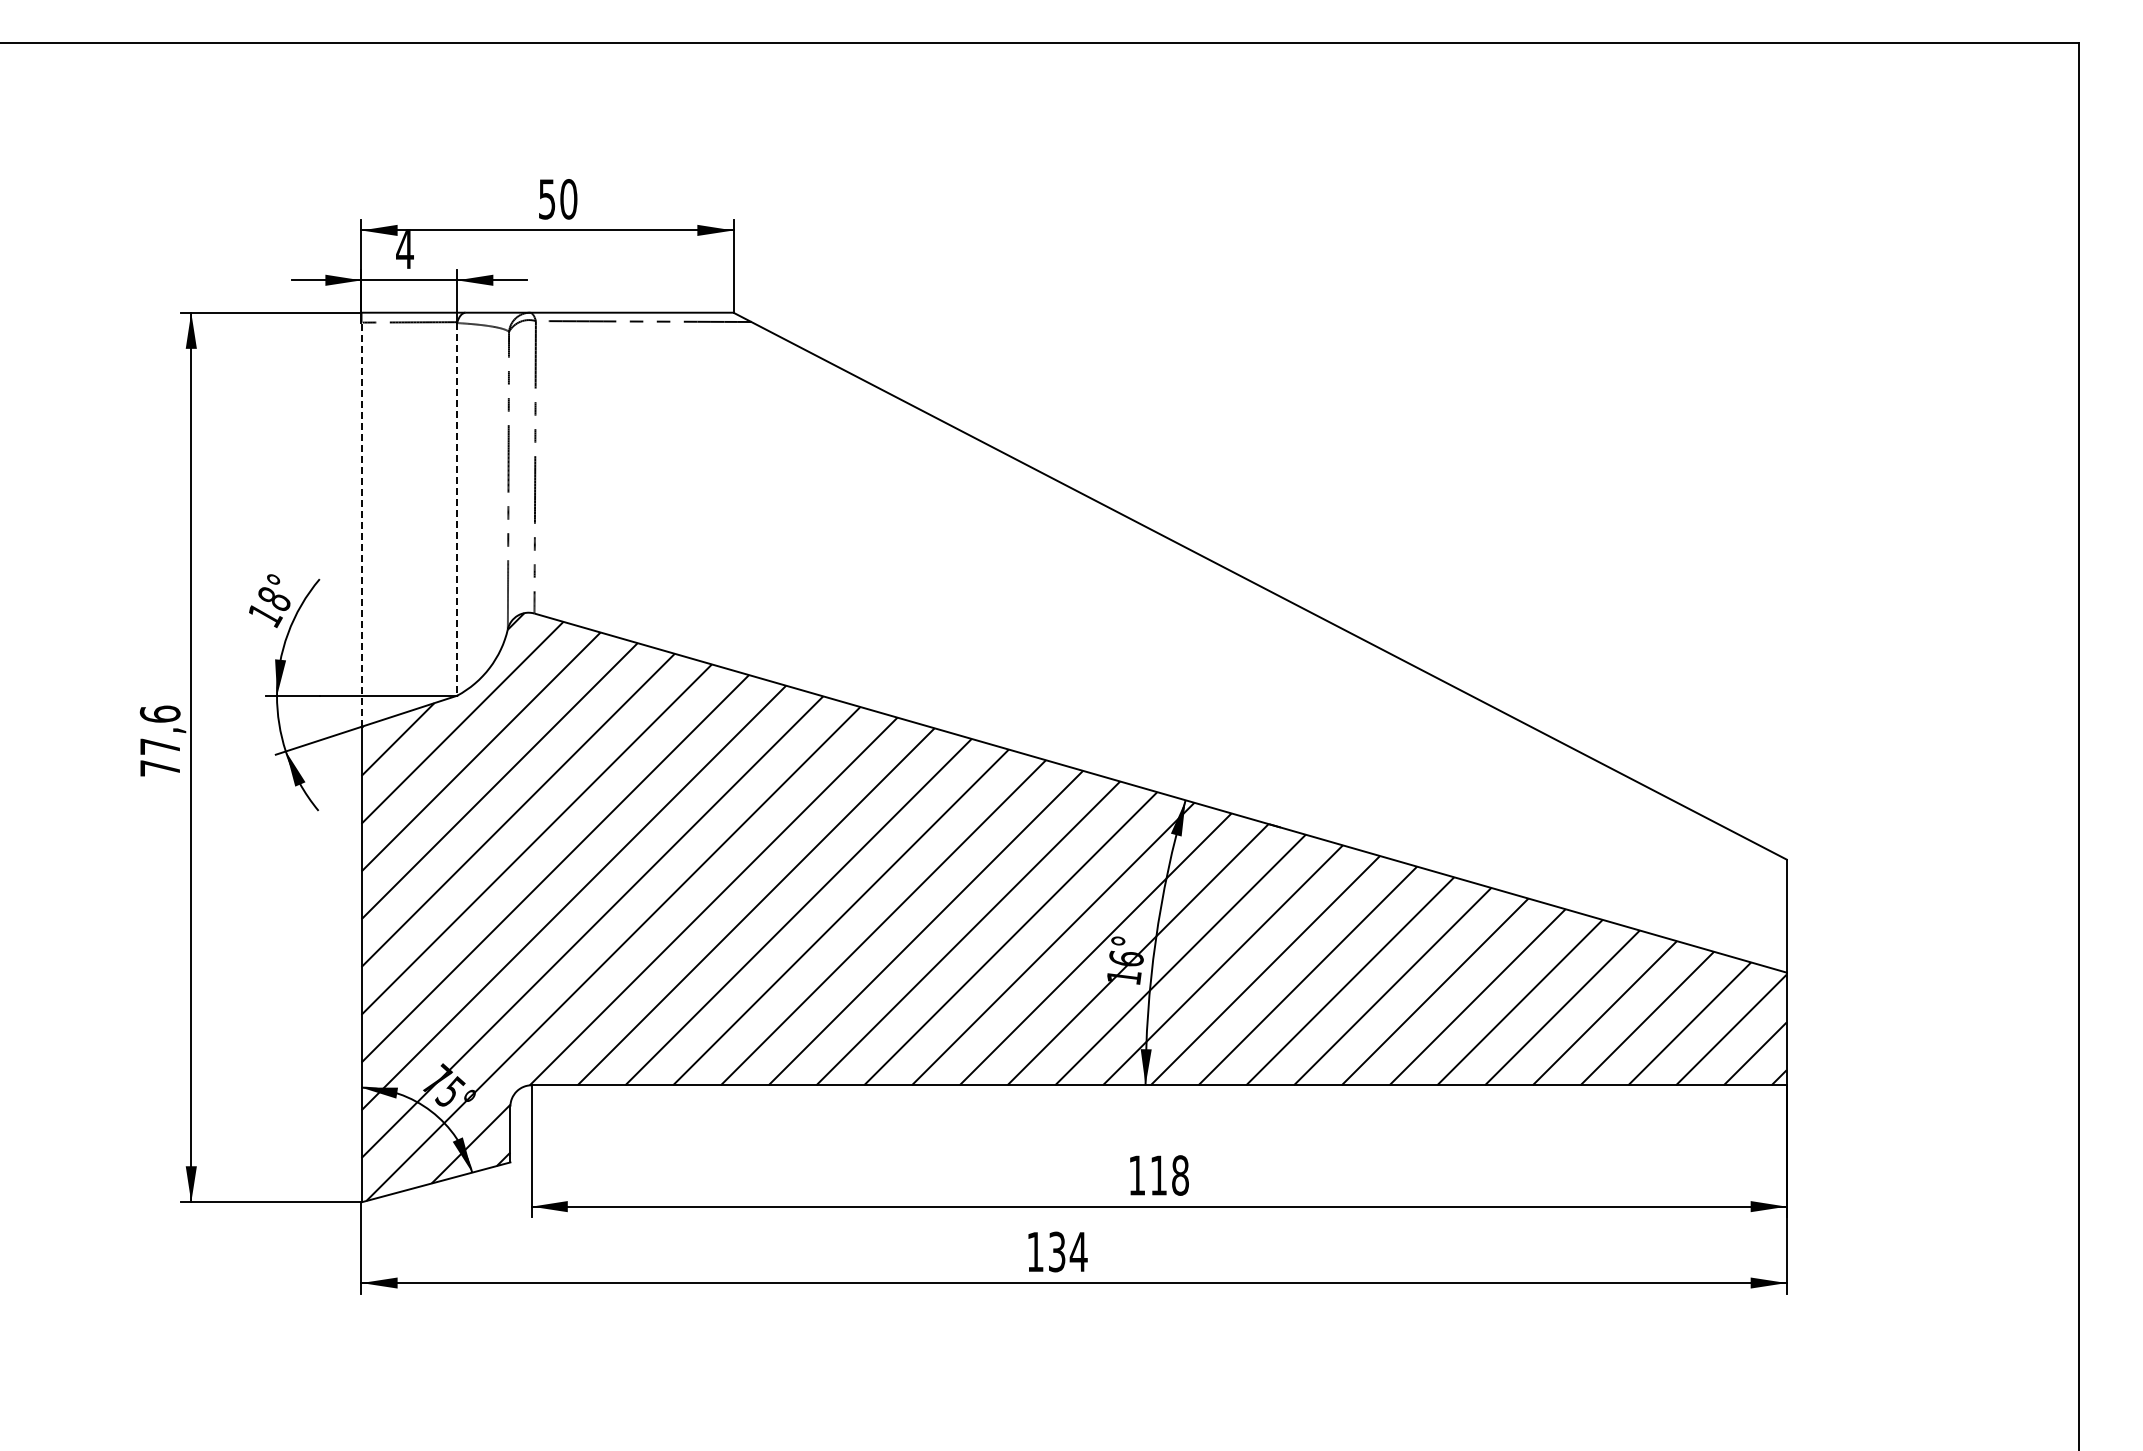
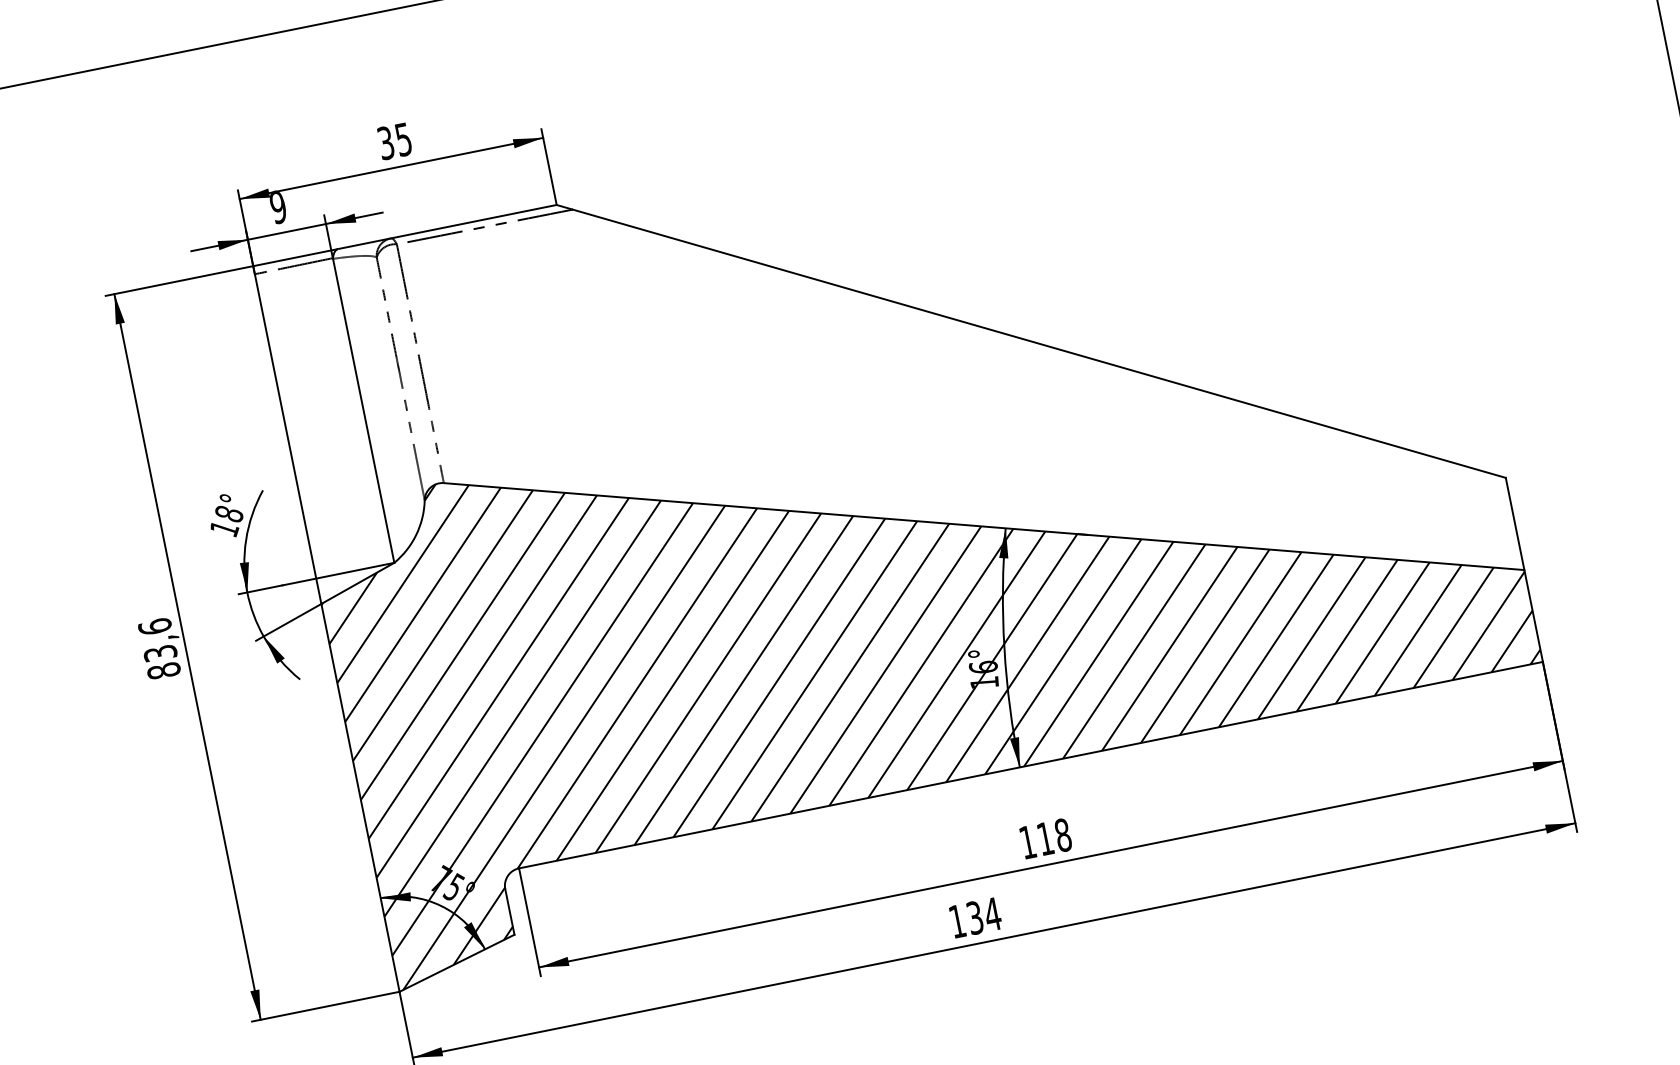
text: (558, 199) -> (395, 141), 50 -> 35
text: (404, 248) -> (277, 206), 4 -> 9
line: (457, 508) -> (363, 410), dashed -> solid
line: (361, 524) -> (288, 438), dashed -> solid
text: (159, 757) -> (161, 662), 77,6 -> 83,6

